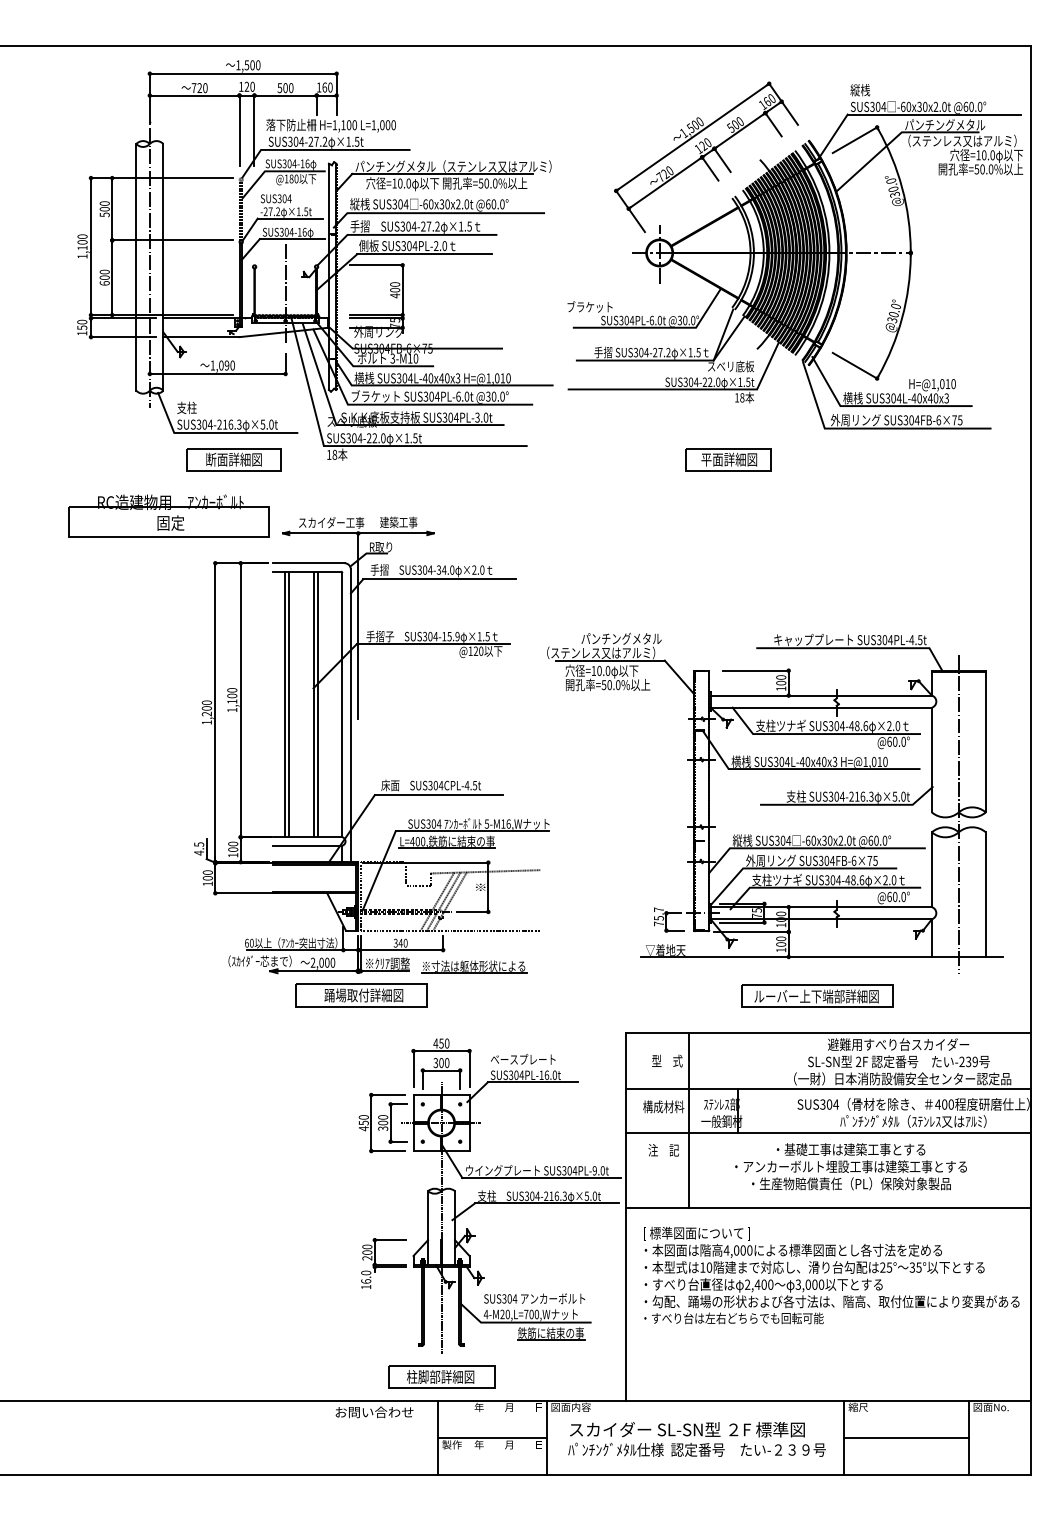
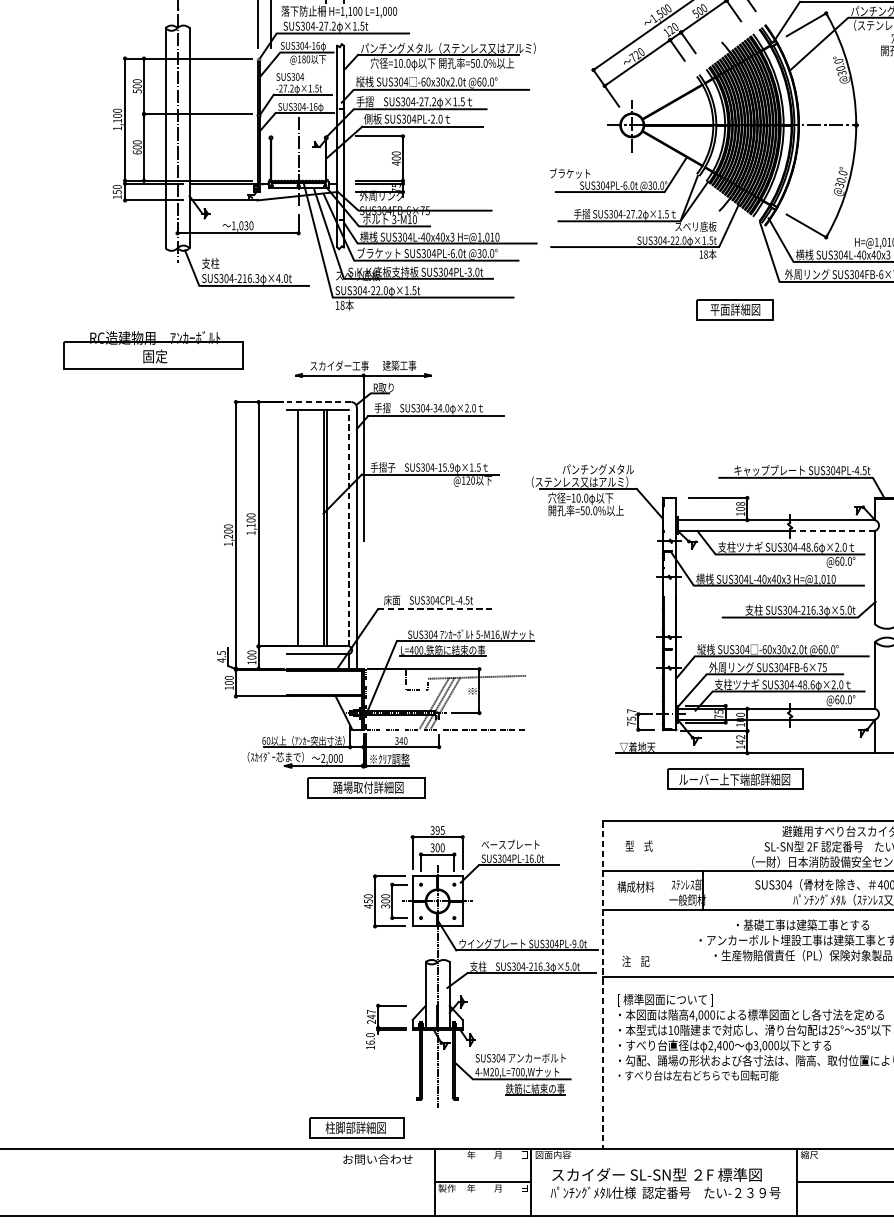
text: (226, 365) -> (245, 225), 1,090 -> 1,030
text: (262, 424) -> (278, 278), ×5.0t -> ×4.0t
part: (233, 459) -> (252, 309), removed
part: (728, 459) -> (734, 309), moved
part: (168, 515) -> (153, 349), moved
line: (308, 563) -> (319, 402), solid -> dashed
text: (781, 677) -> (740, 504), 100 -> 108
line: (288, 704) -> (301, 528), removed
line: (342, 704) -> (349, 528), solid -> dashed
line: (884, 707) -> (832, 530), solid -> dashed
line: (439, 795) -> (435, 609), solid -> dashed
text: (781, 941) -> (740, 739), 100 -> 142
part: (474, 966) -> (467, 761), removed
part: (817, 995) -> (735, 778), moved
text: (441, 1043) -> (437, 830), 450 -> 395
line: (688, 1120) -> (657, 899), removed
text: (663, 1150) -> (635, 961), moved
line: (626, 1216) -> (602, 984), solid -> dashed
text: (367, 1249) -> (371, 1014), 200 -> 247
part: (441, 1376) -> (356, 1127), moved

